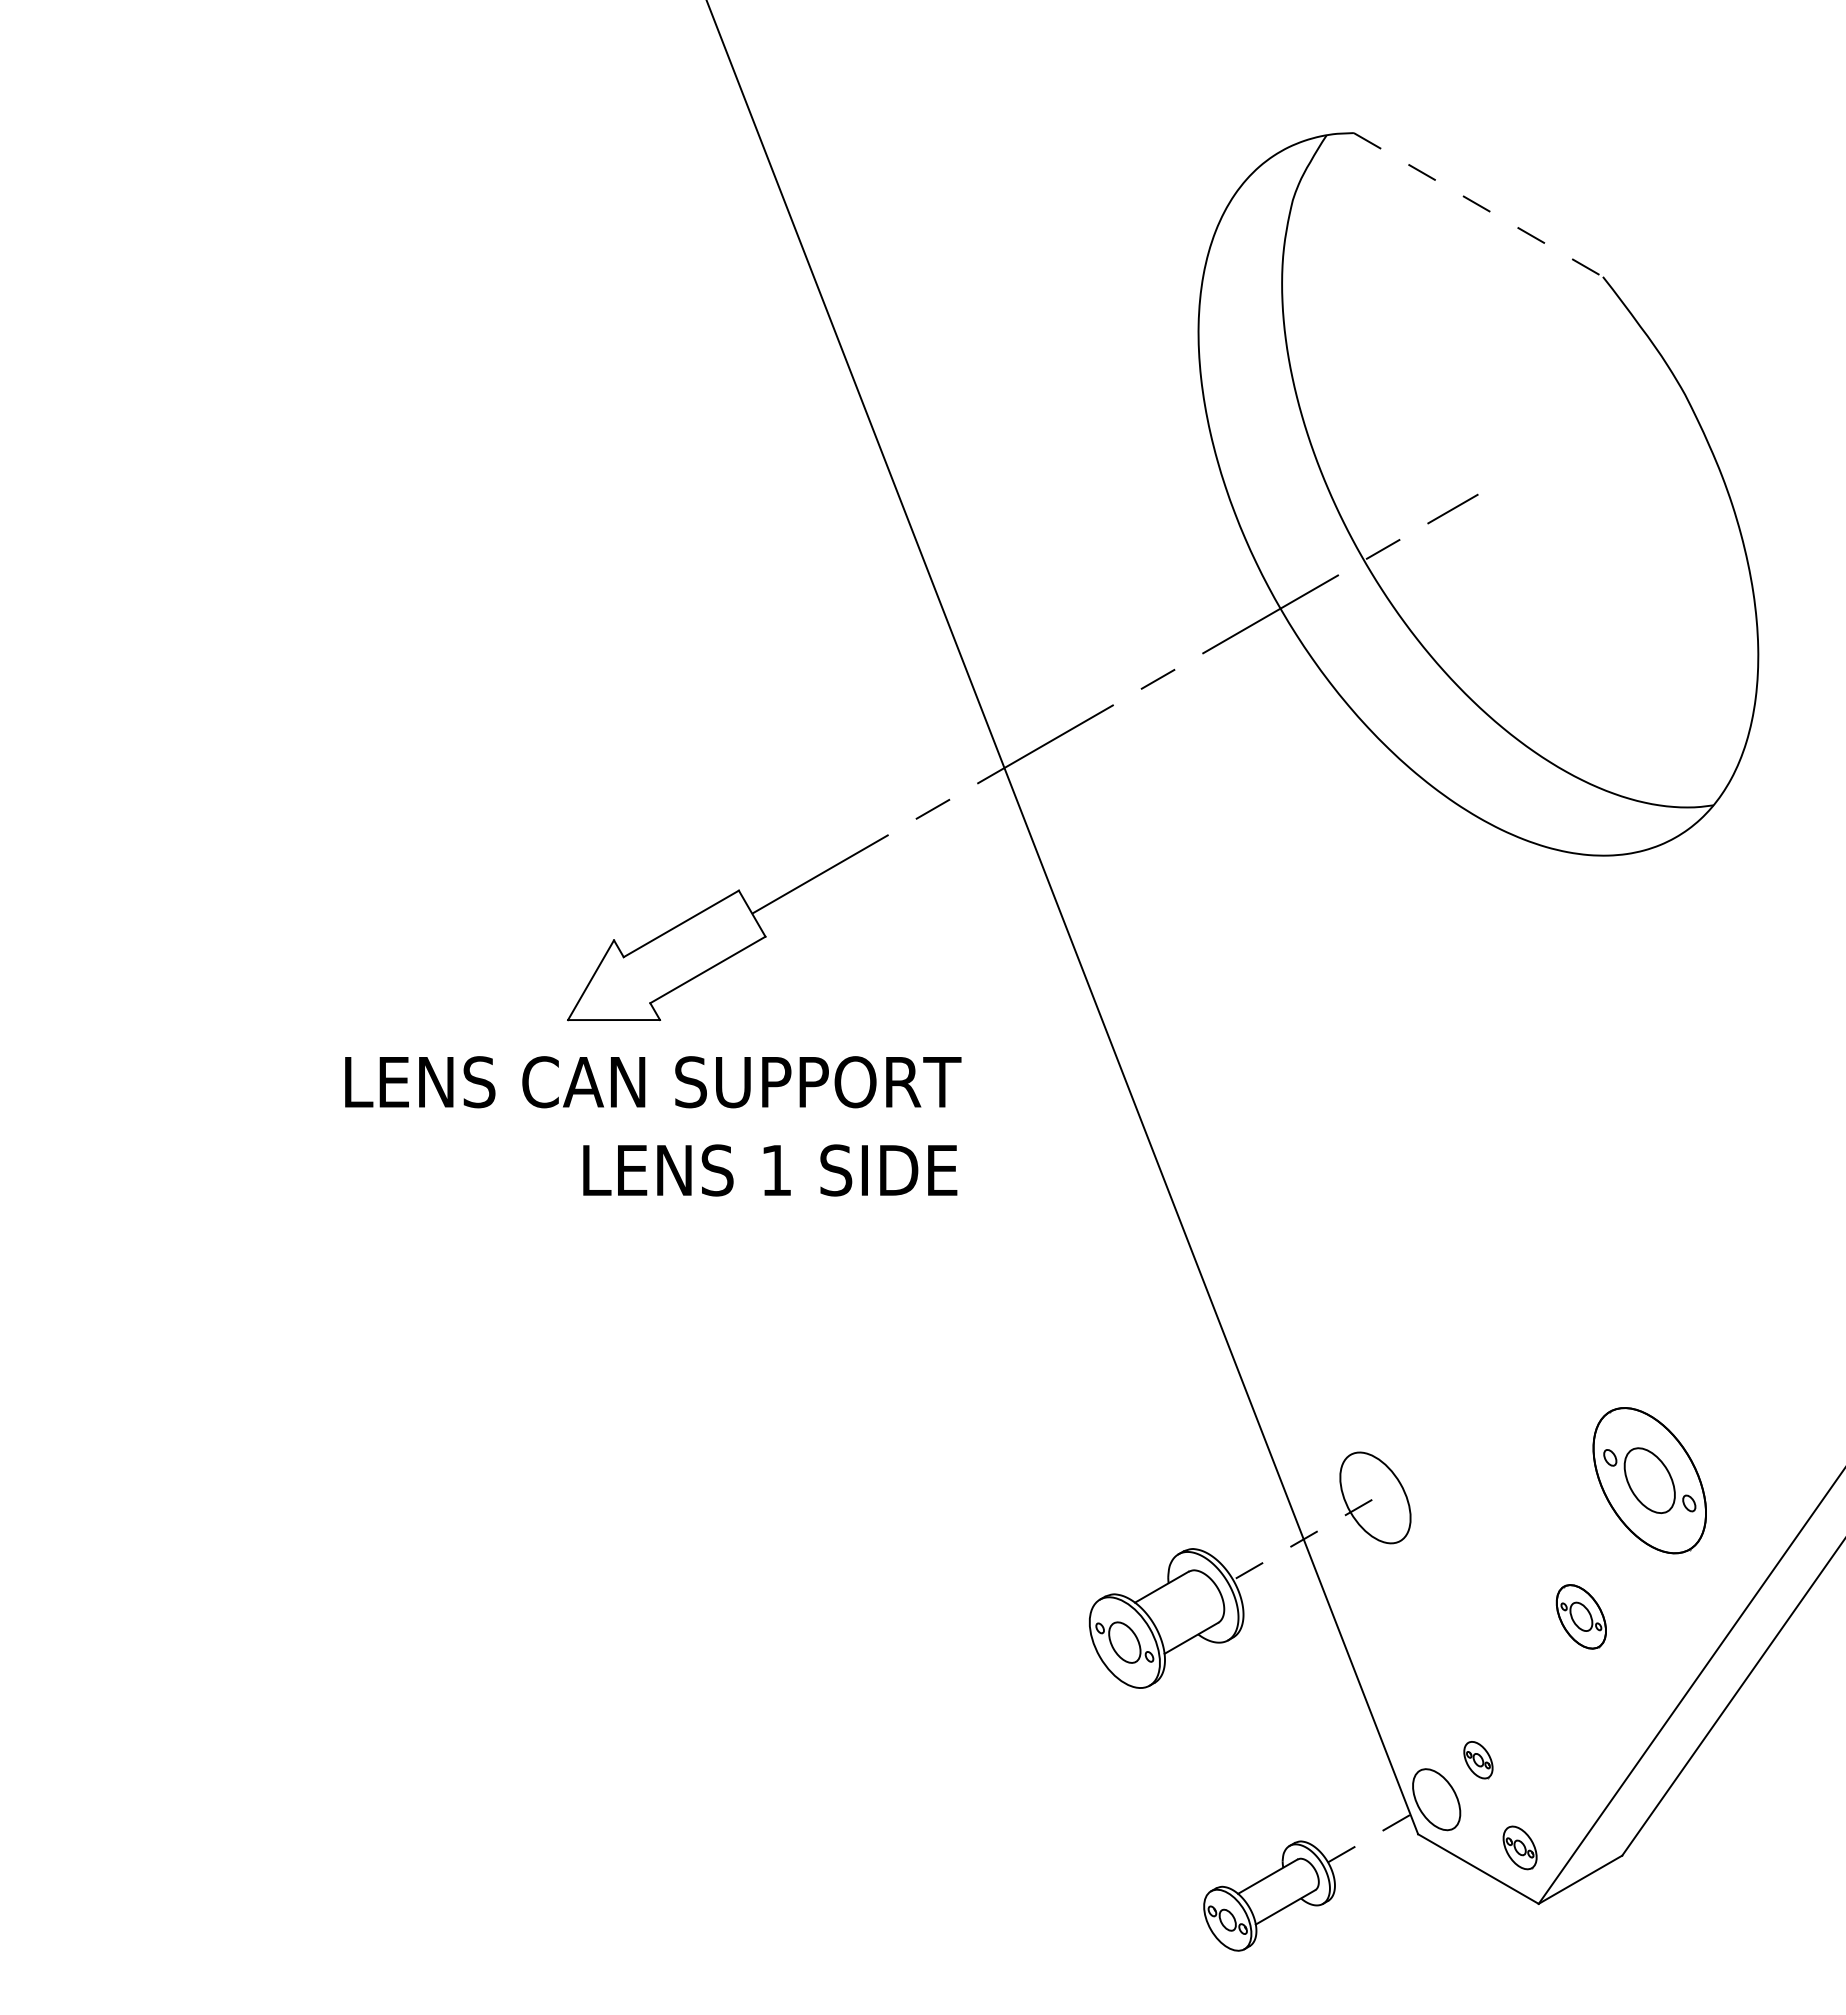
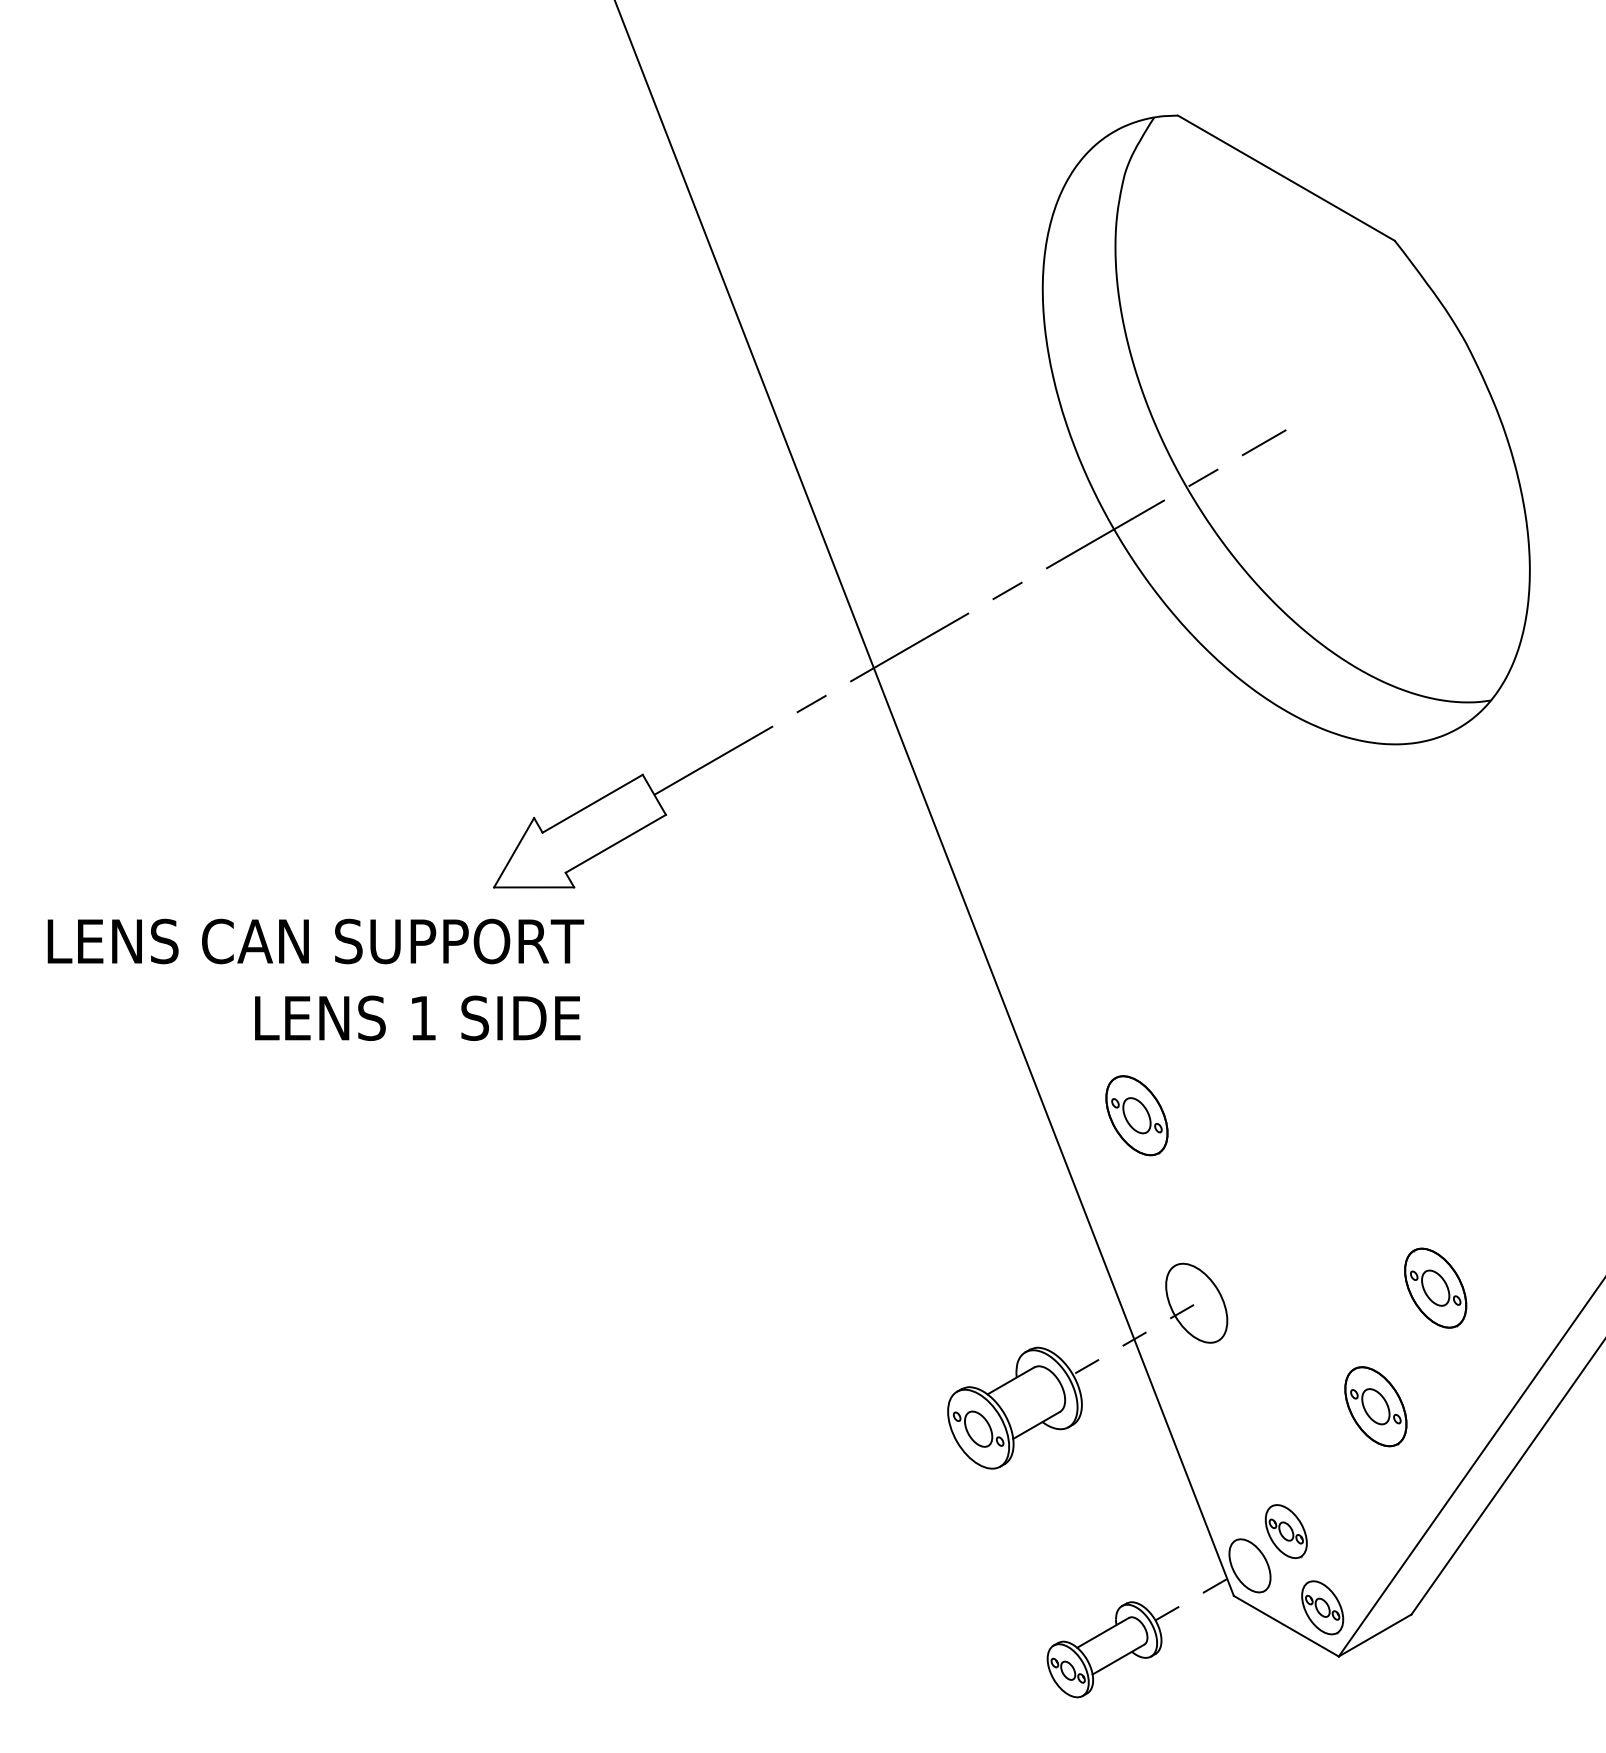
line: (1478, 204) -> (1286, 177), dashed -> solid
text: (653, 1126) -> (316, 980), moved
part: (1306, 1282) -> (1136, 1115), added
part: (1650, 1480) -> (1436, 1288), size x0.62
part: (1581, 1616) -> (1376, 1406), size x1.43
part: (1478, 1759) -> (1286, 1530), size x1.67
part: (1519, 1847) -> (1322, 1607), size x1.43

